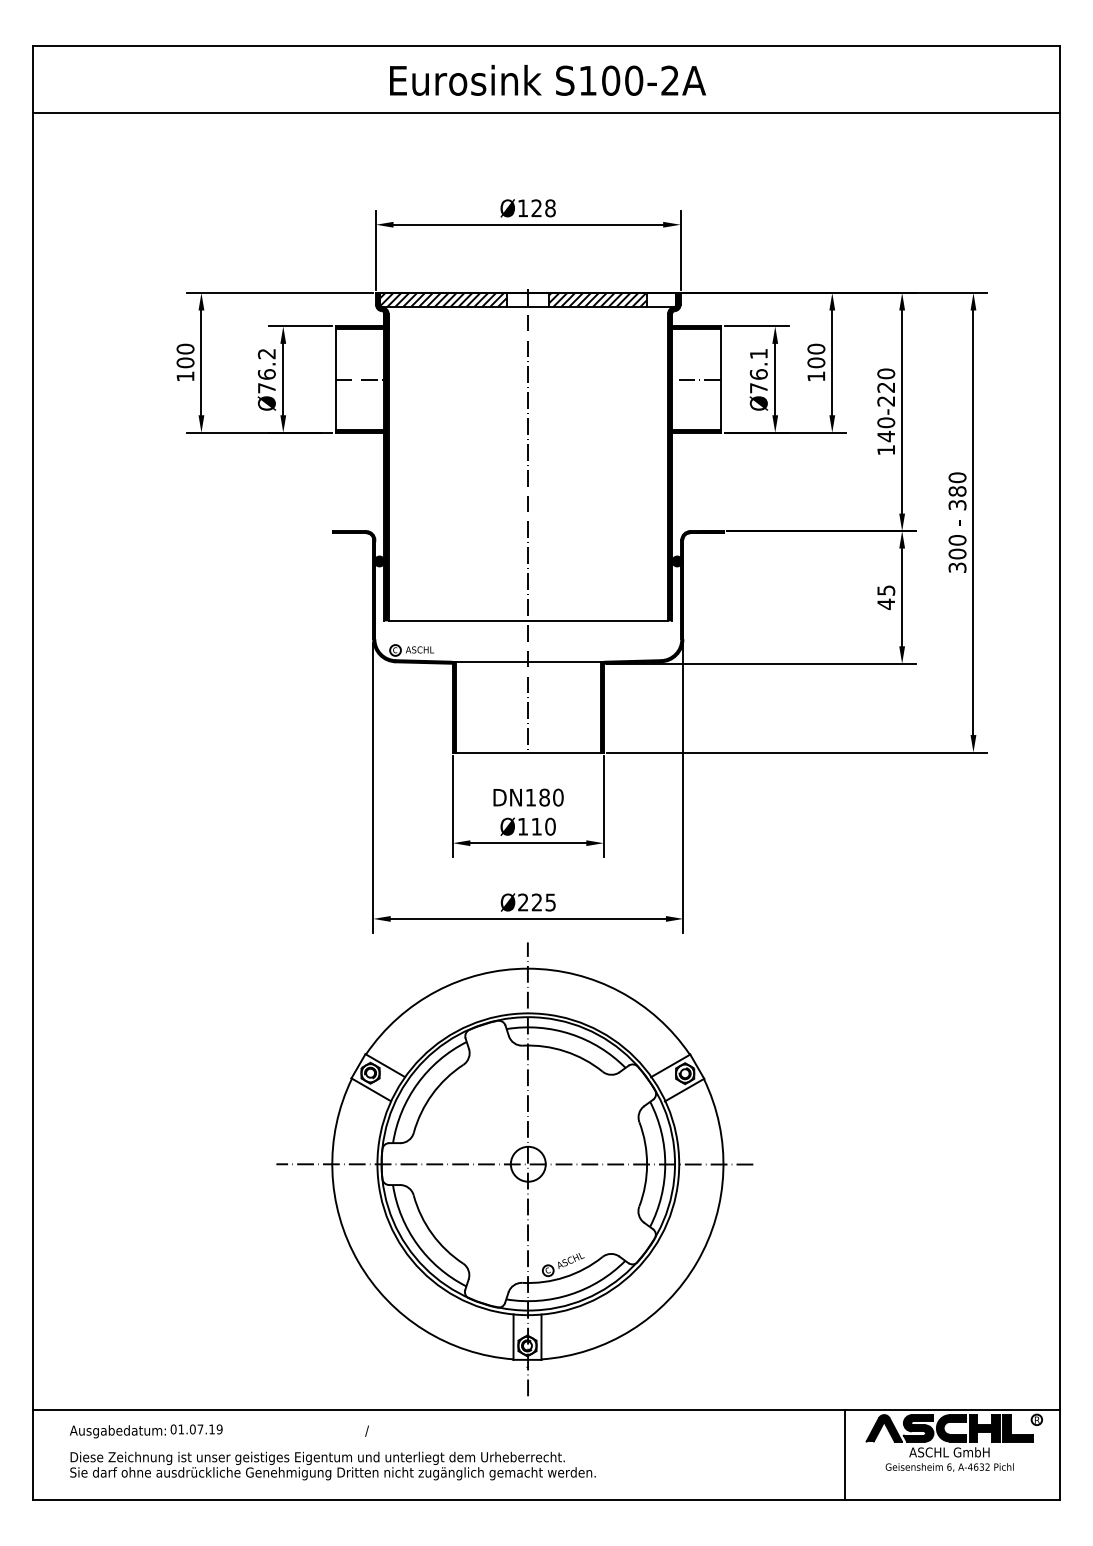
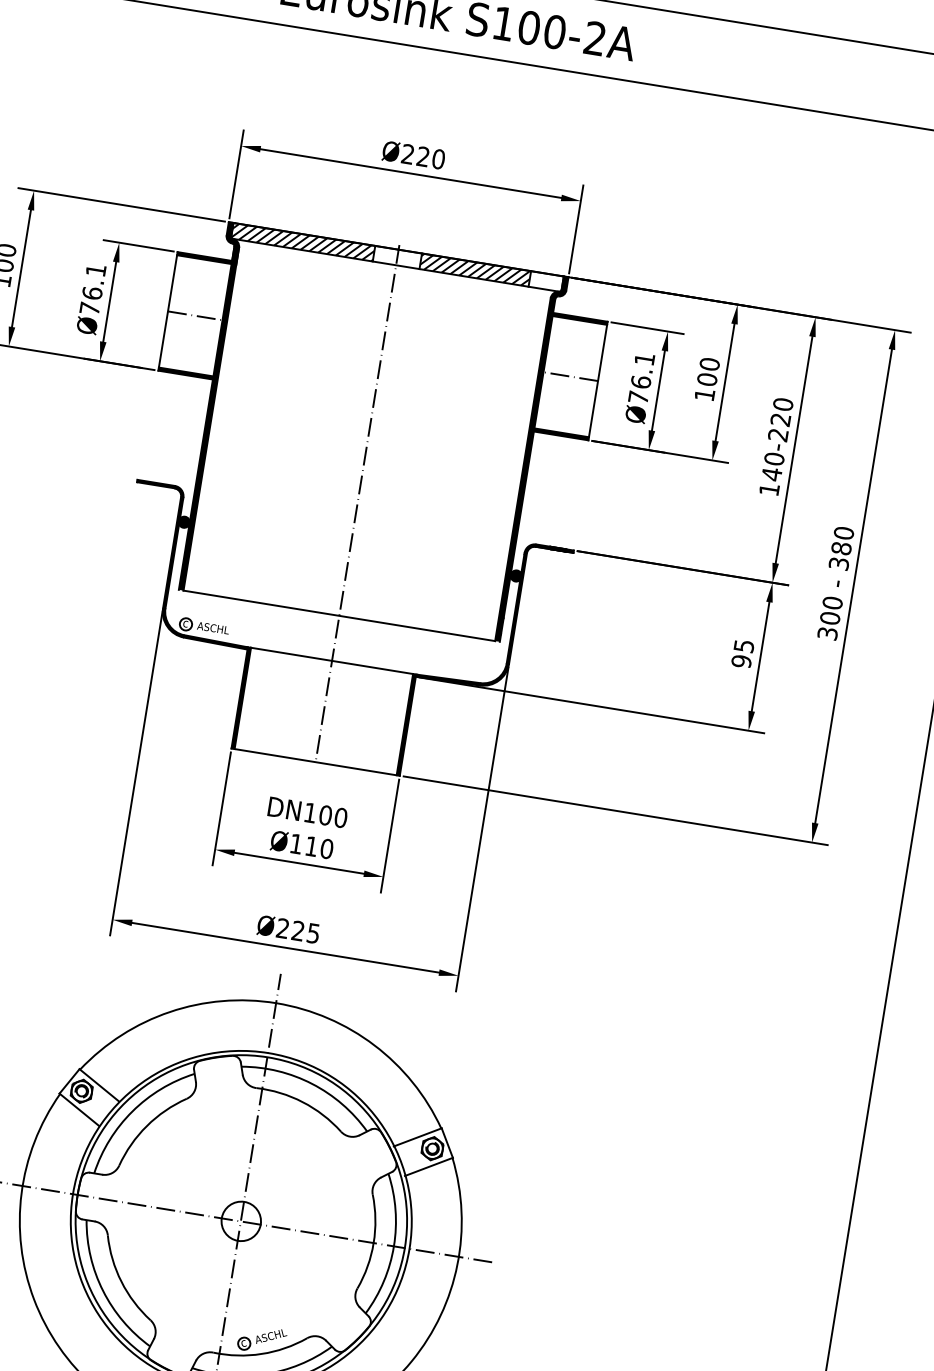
text: (536, 207) -> (423, 155), Ø128 -> Ø220
text: (266, 354) -> (95, 270), Ø76.2 -> Ø76.1
text: (886, 603) -> (742, 660), 45 -> 95
text: (544, 797) -> (325, 815), DN180 -> DN100

